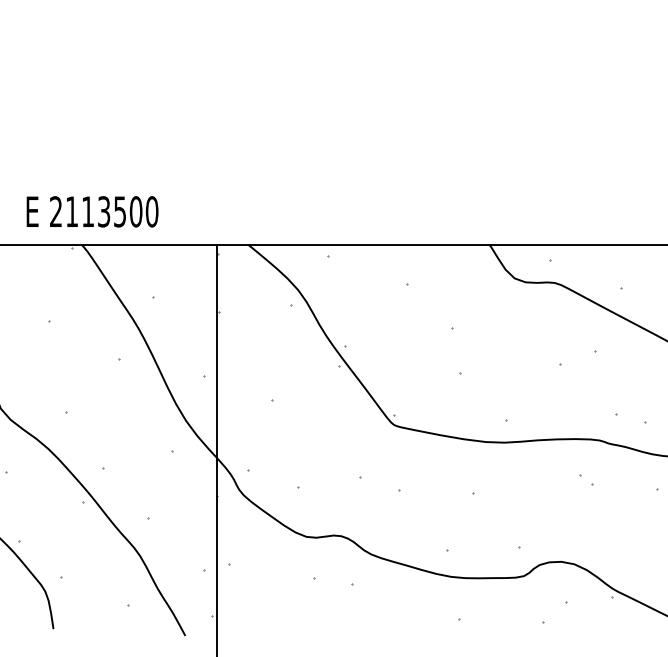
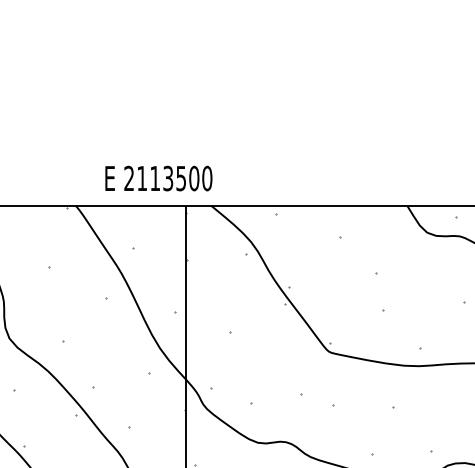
text: (92, 211) -> (158, 178), moved

